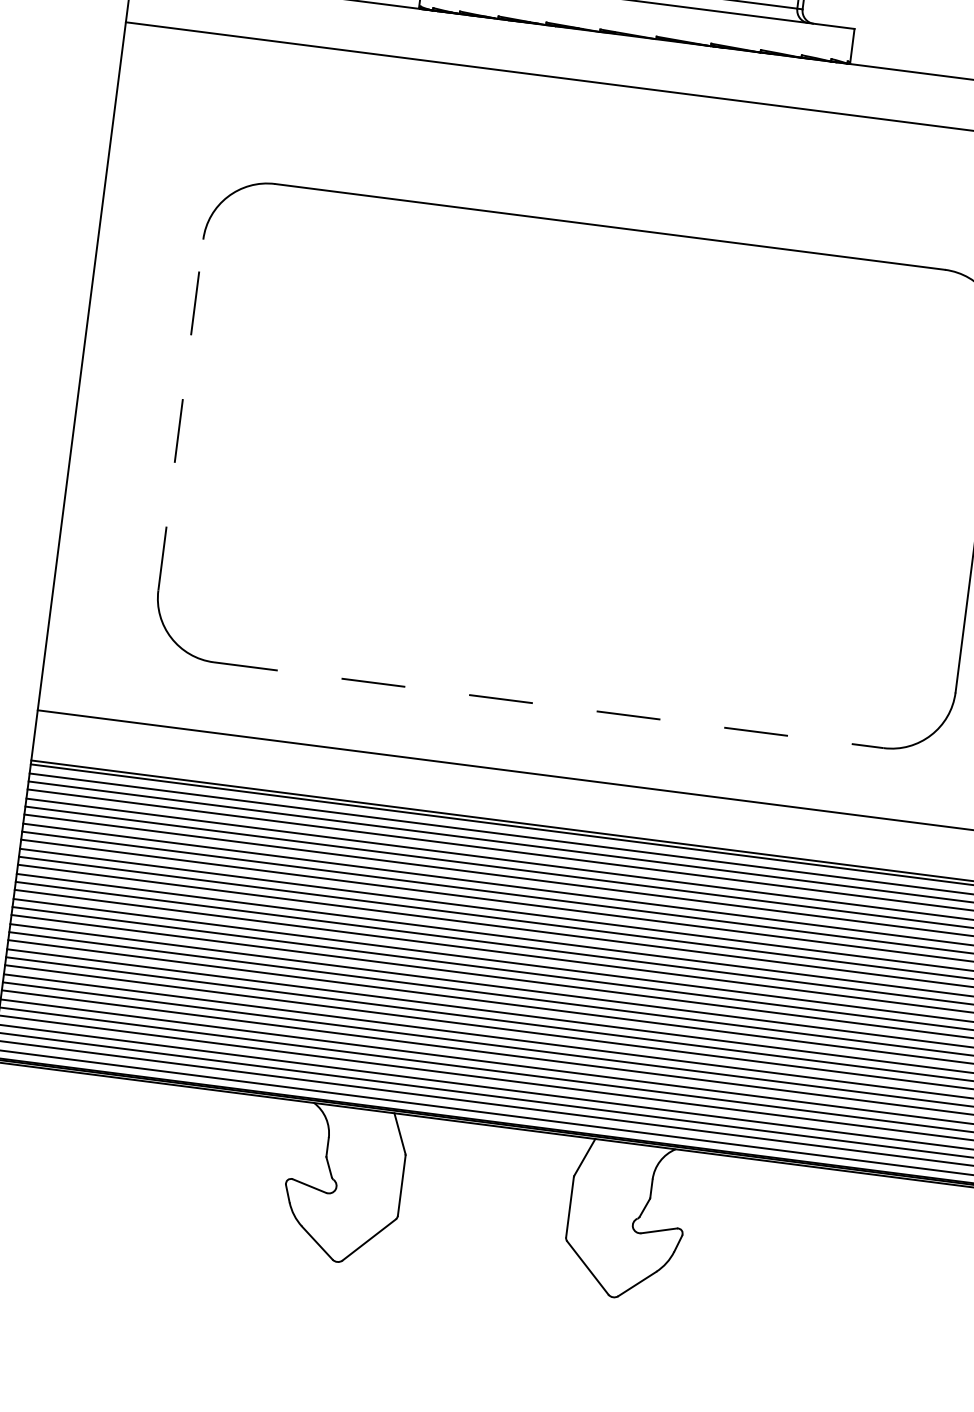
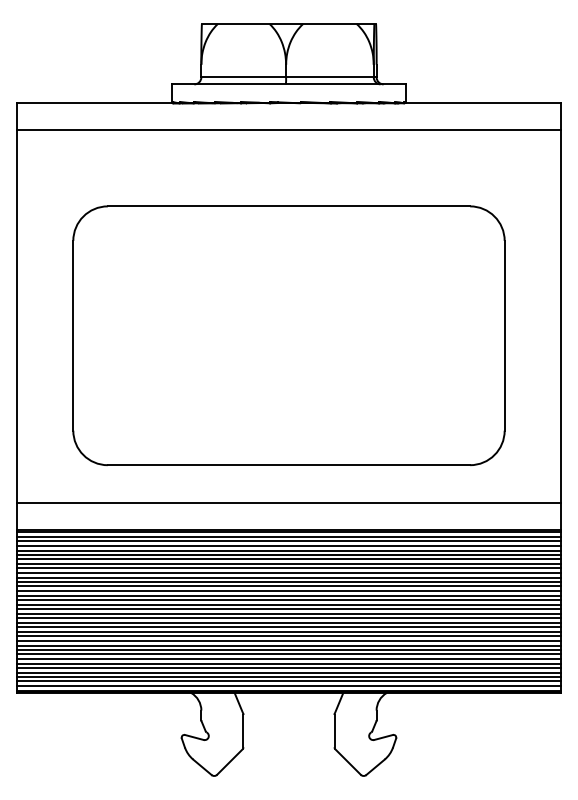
line: (181, 414) -> (73, 335), dashed -> solid
line: (549, 705) -> (289, 465), dashed -> solid

